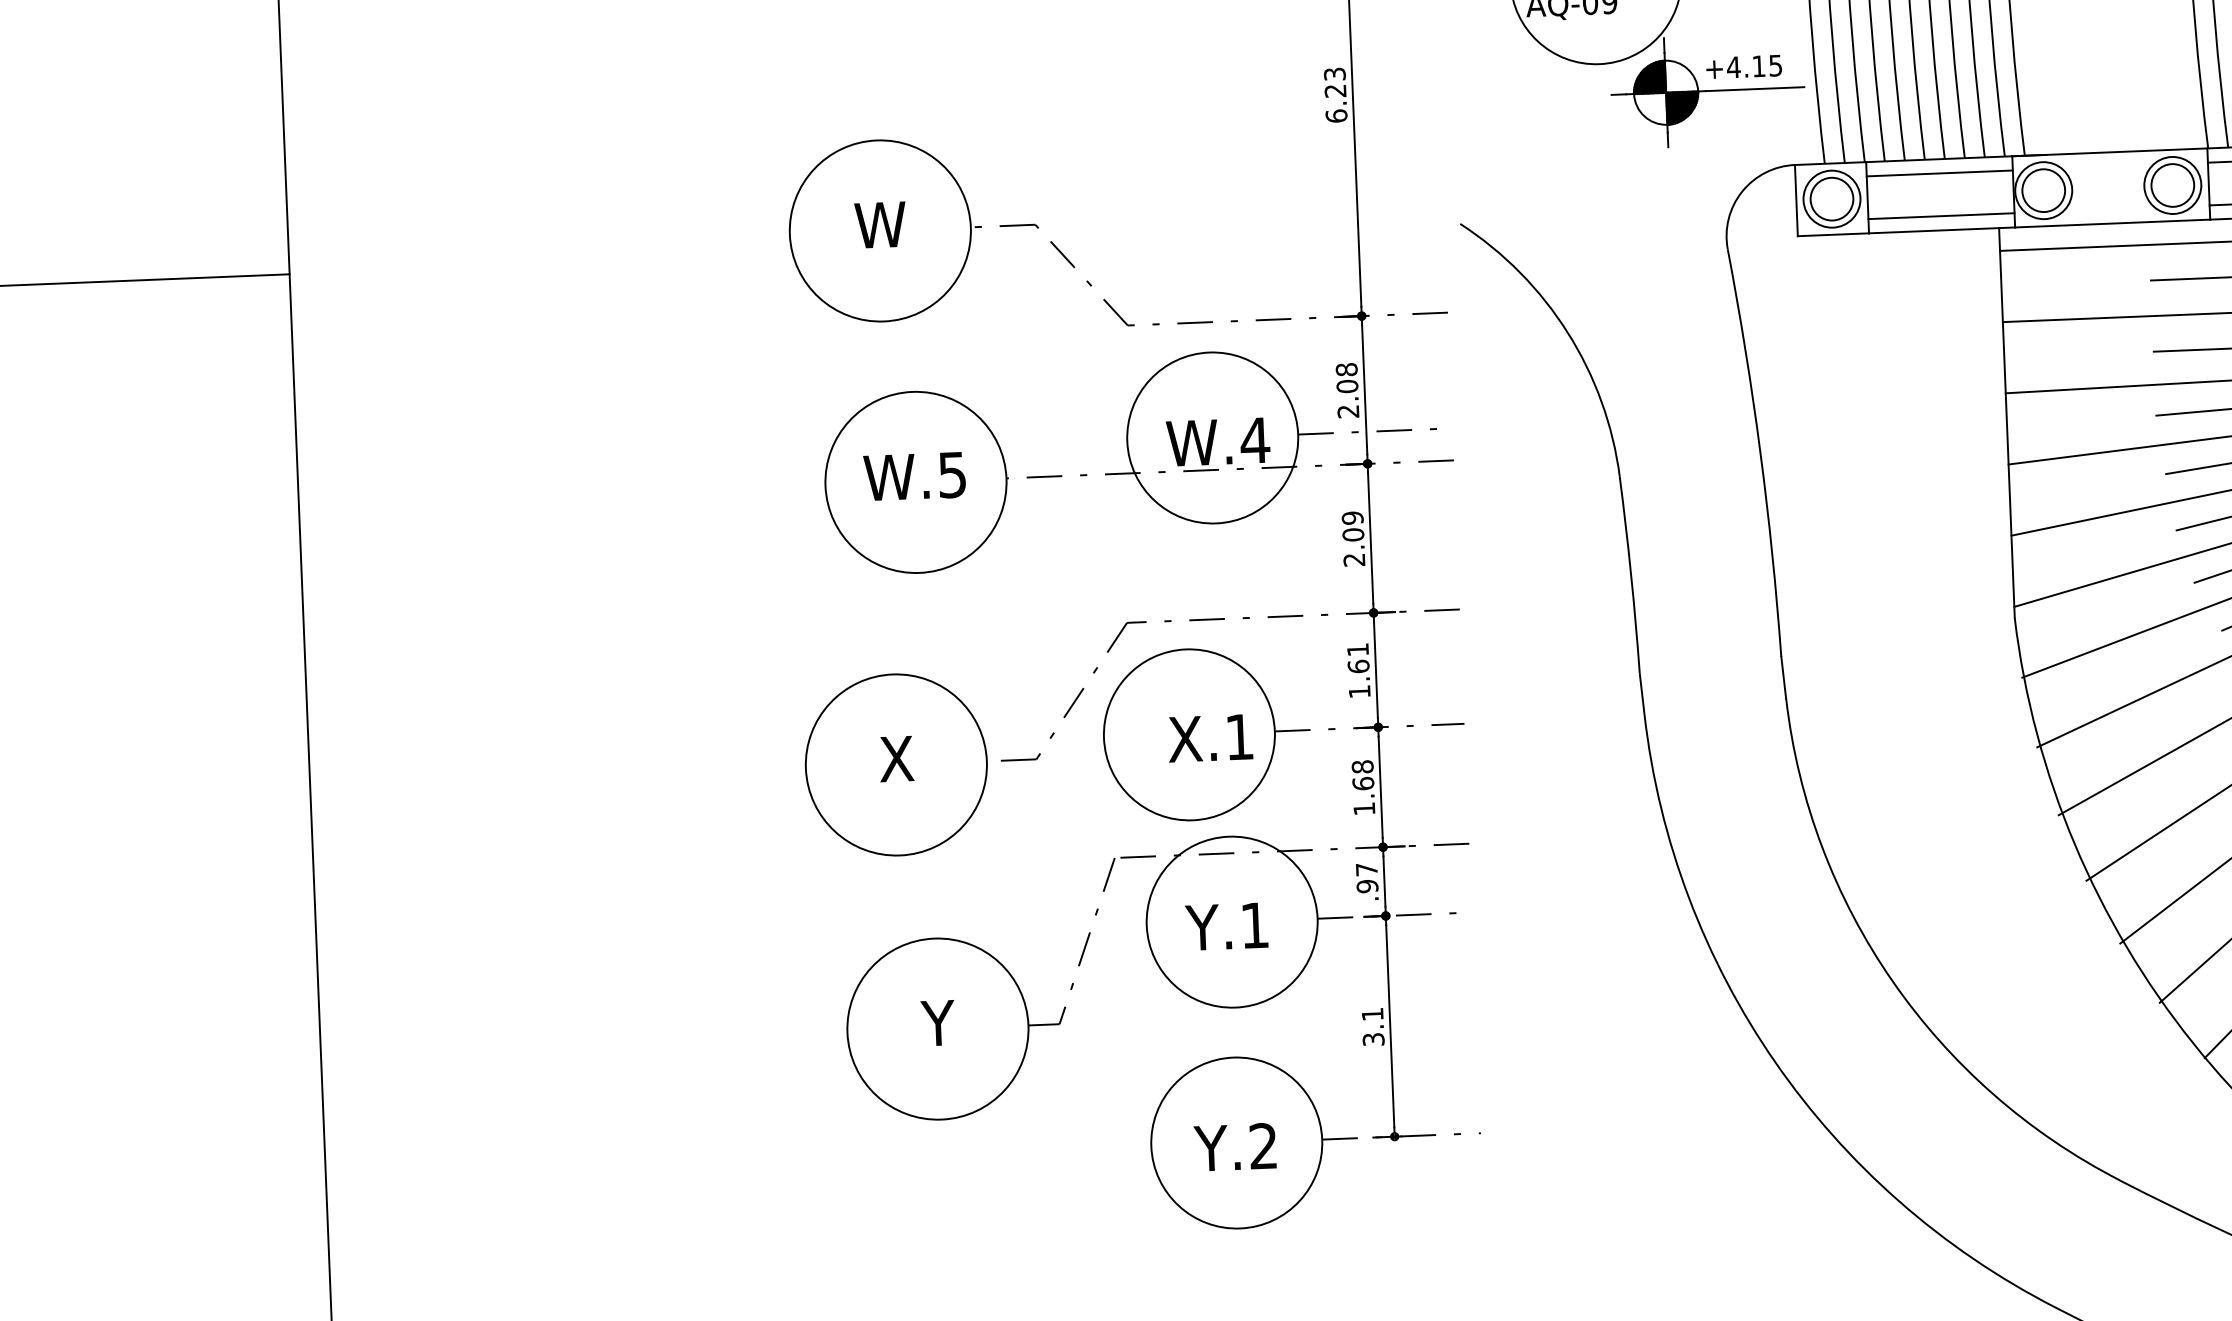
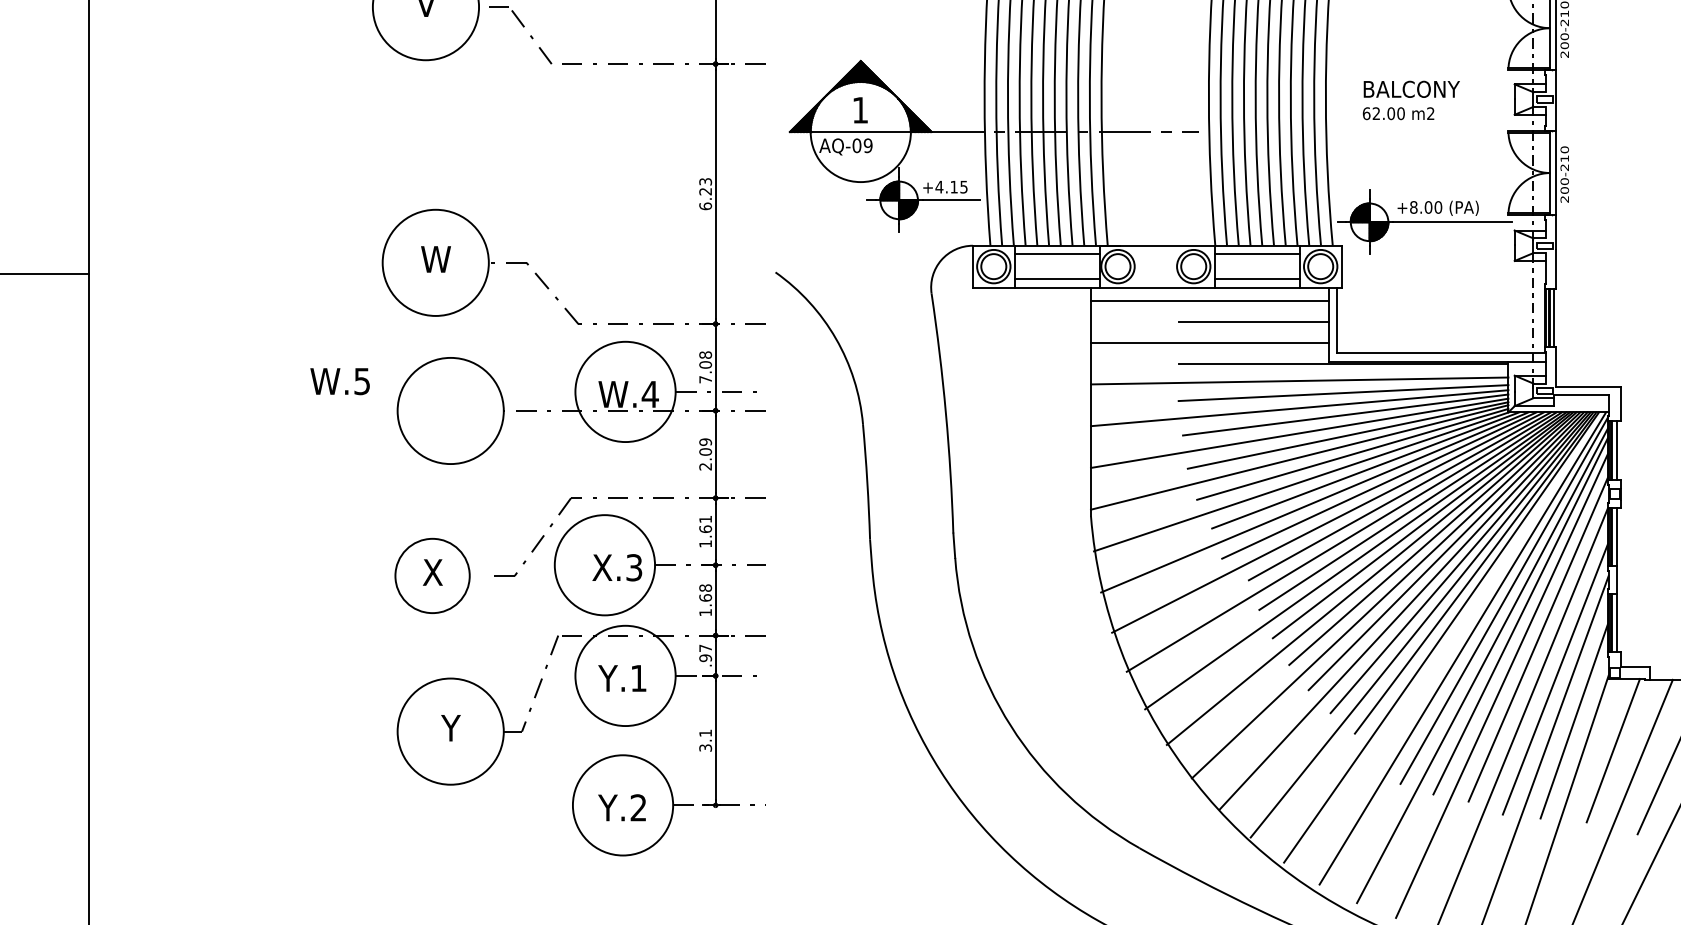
text: (1348, 411) -> (705, 379), 2.08 -> 7.08
text: (913, 476) -> (339, 381), moved
text: (1240, 736) -> (634, 567), X.1 -> X.3
circle: (896, 764) -> (432, 575), size x0.7

